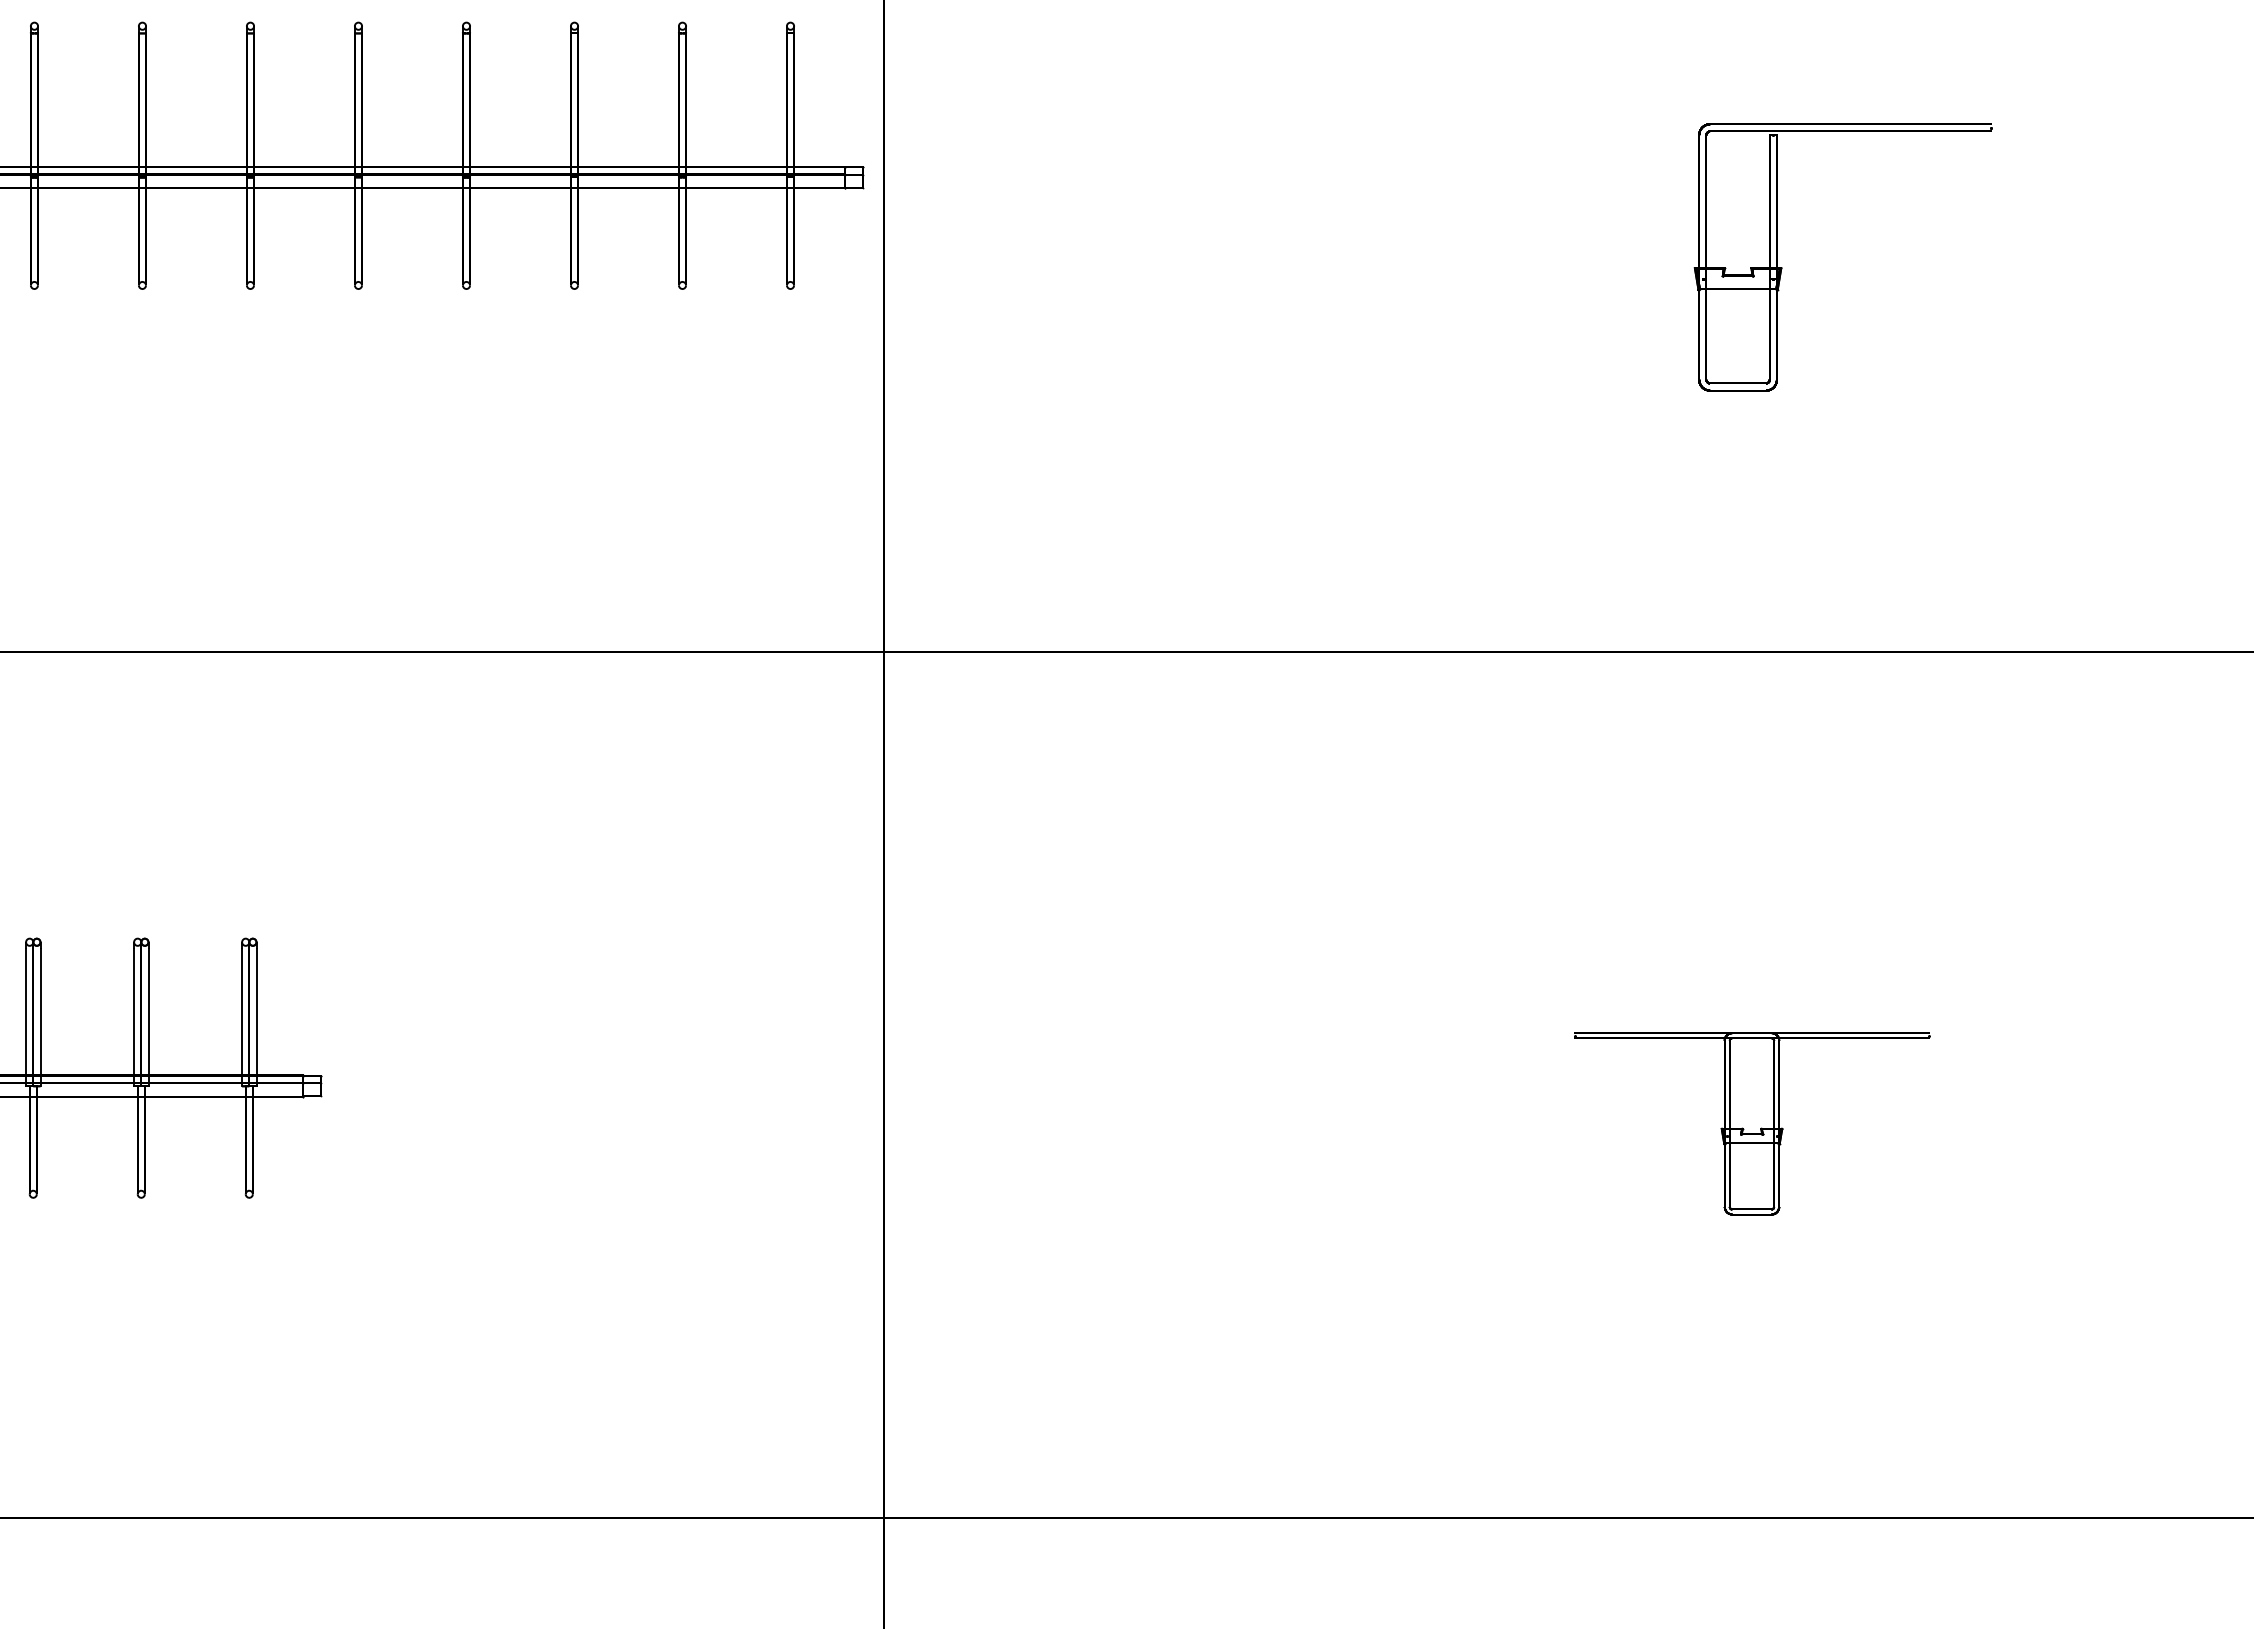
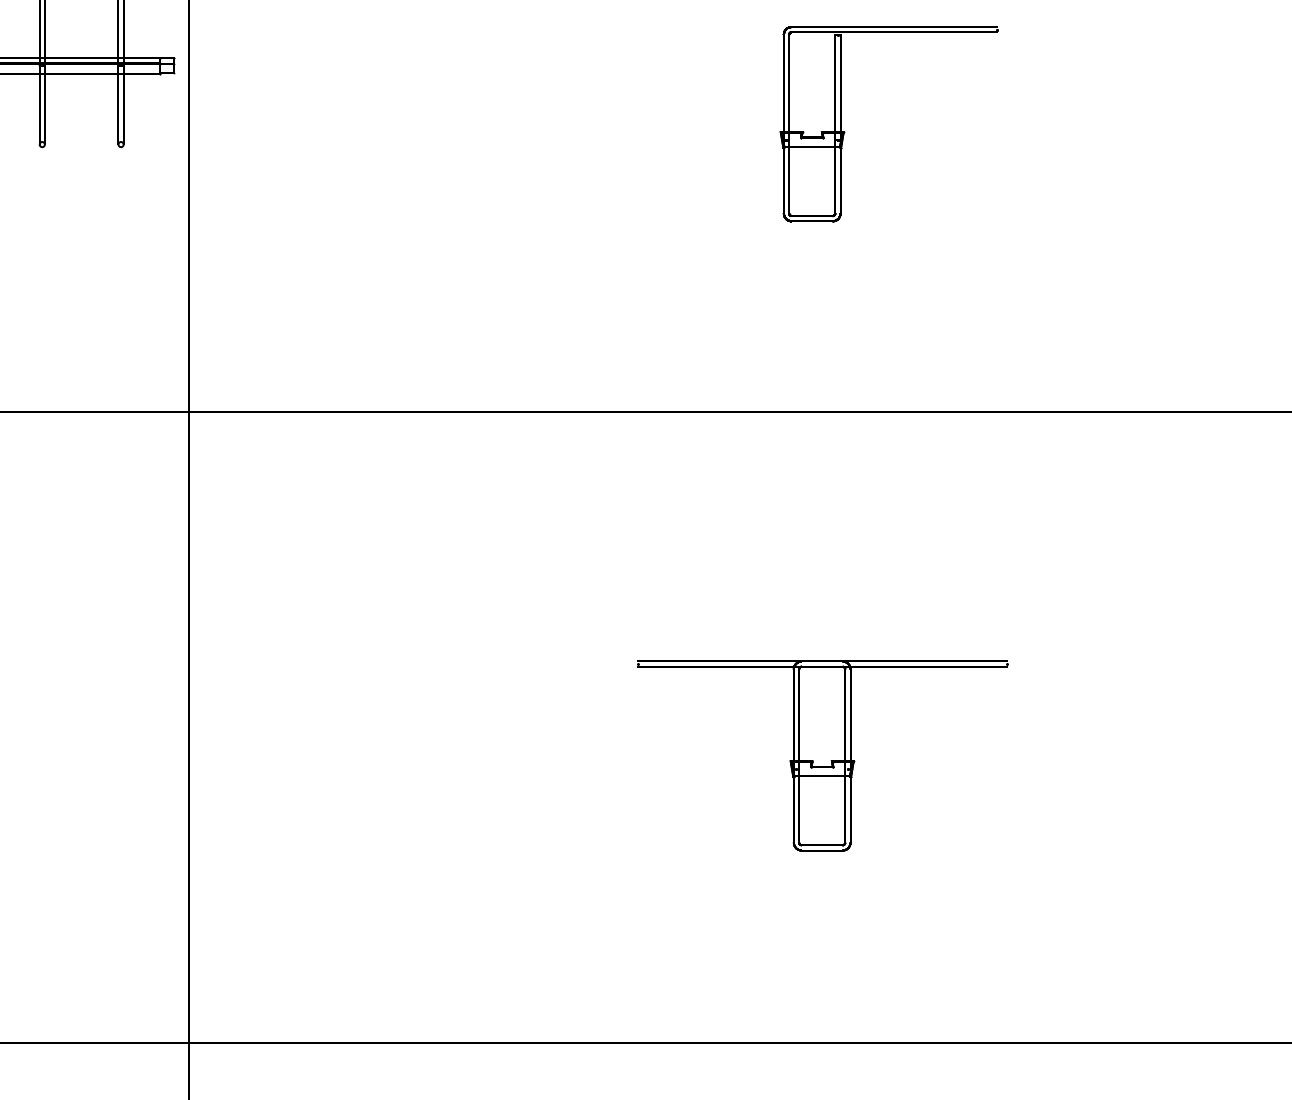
part: (1752, 1123) -> (822, 755), size x1.43

